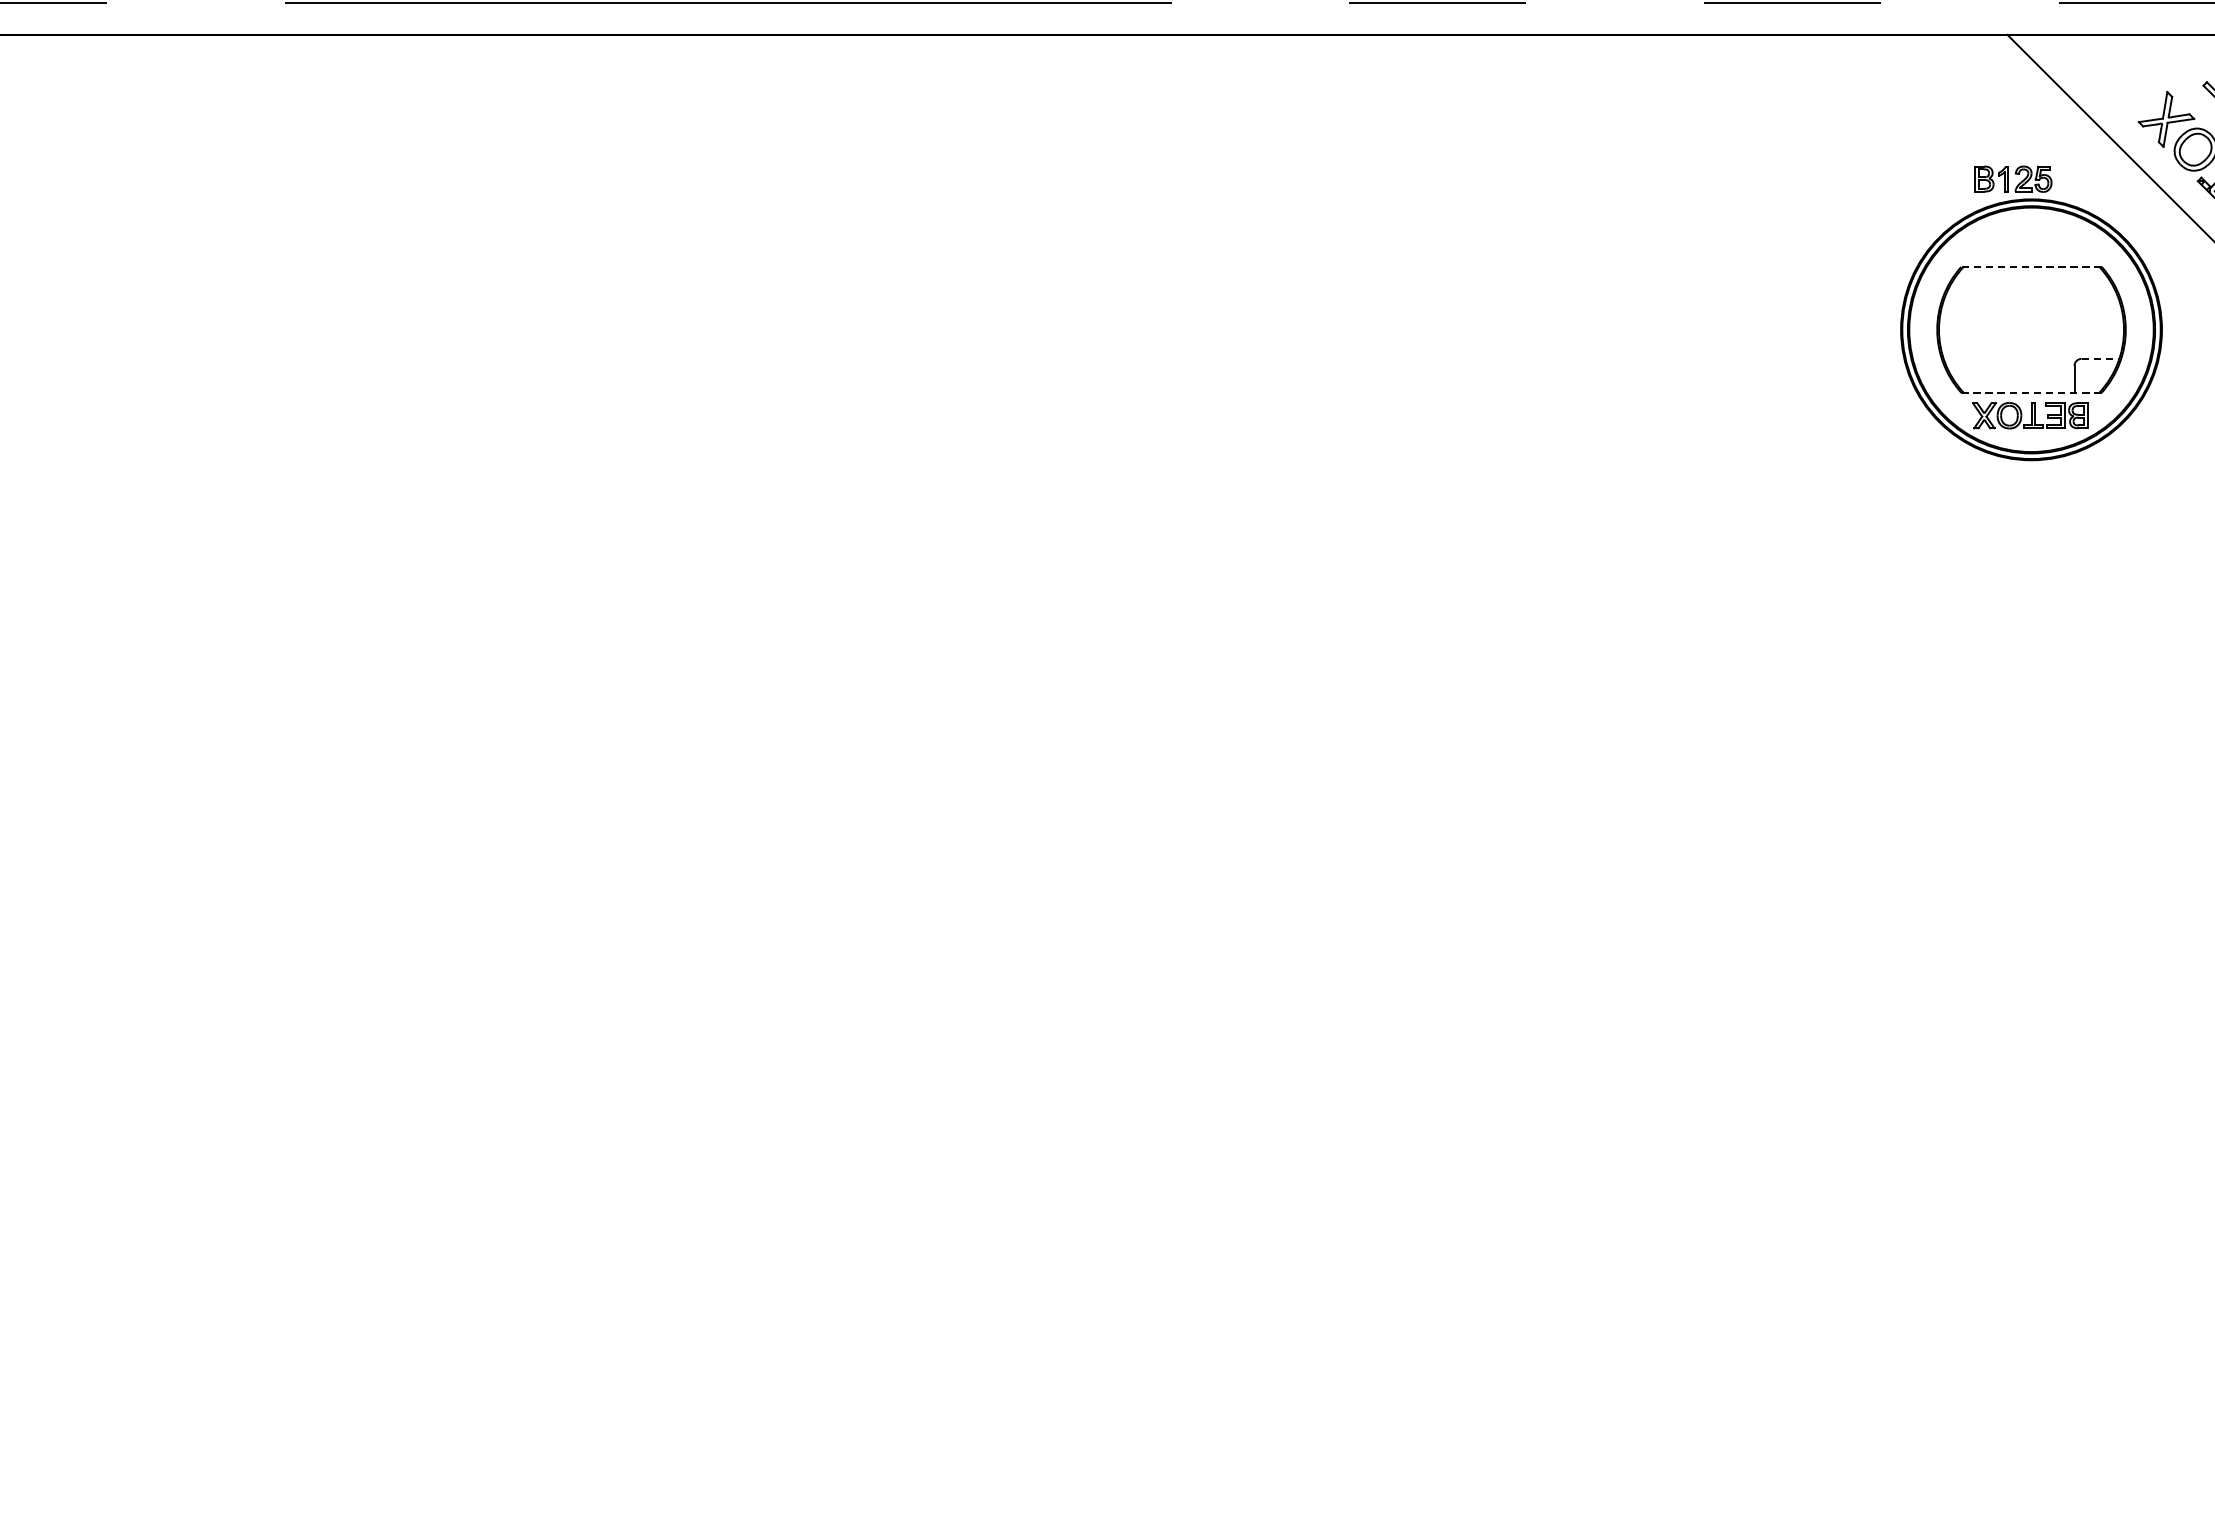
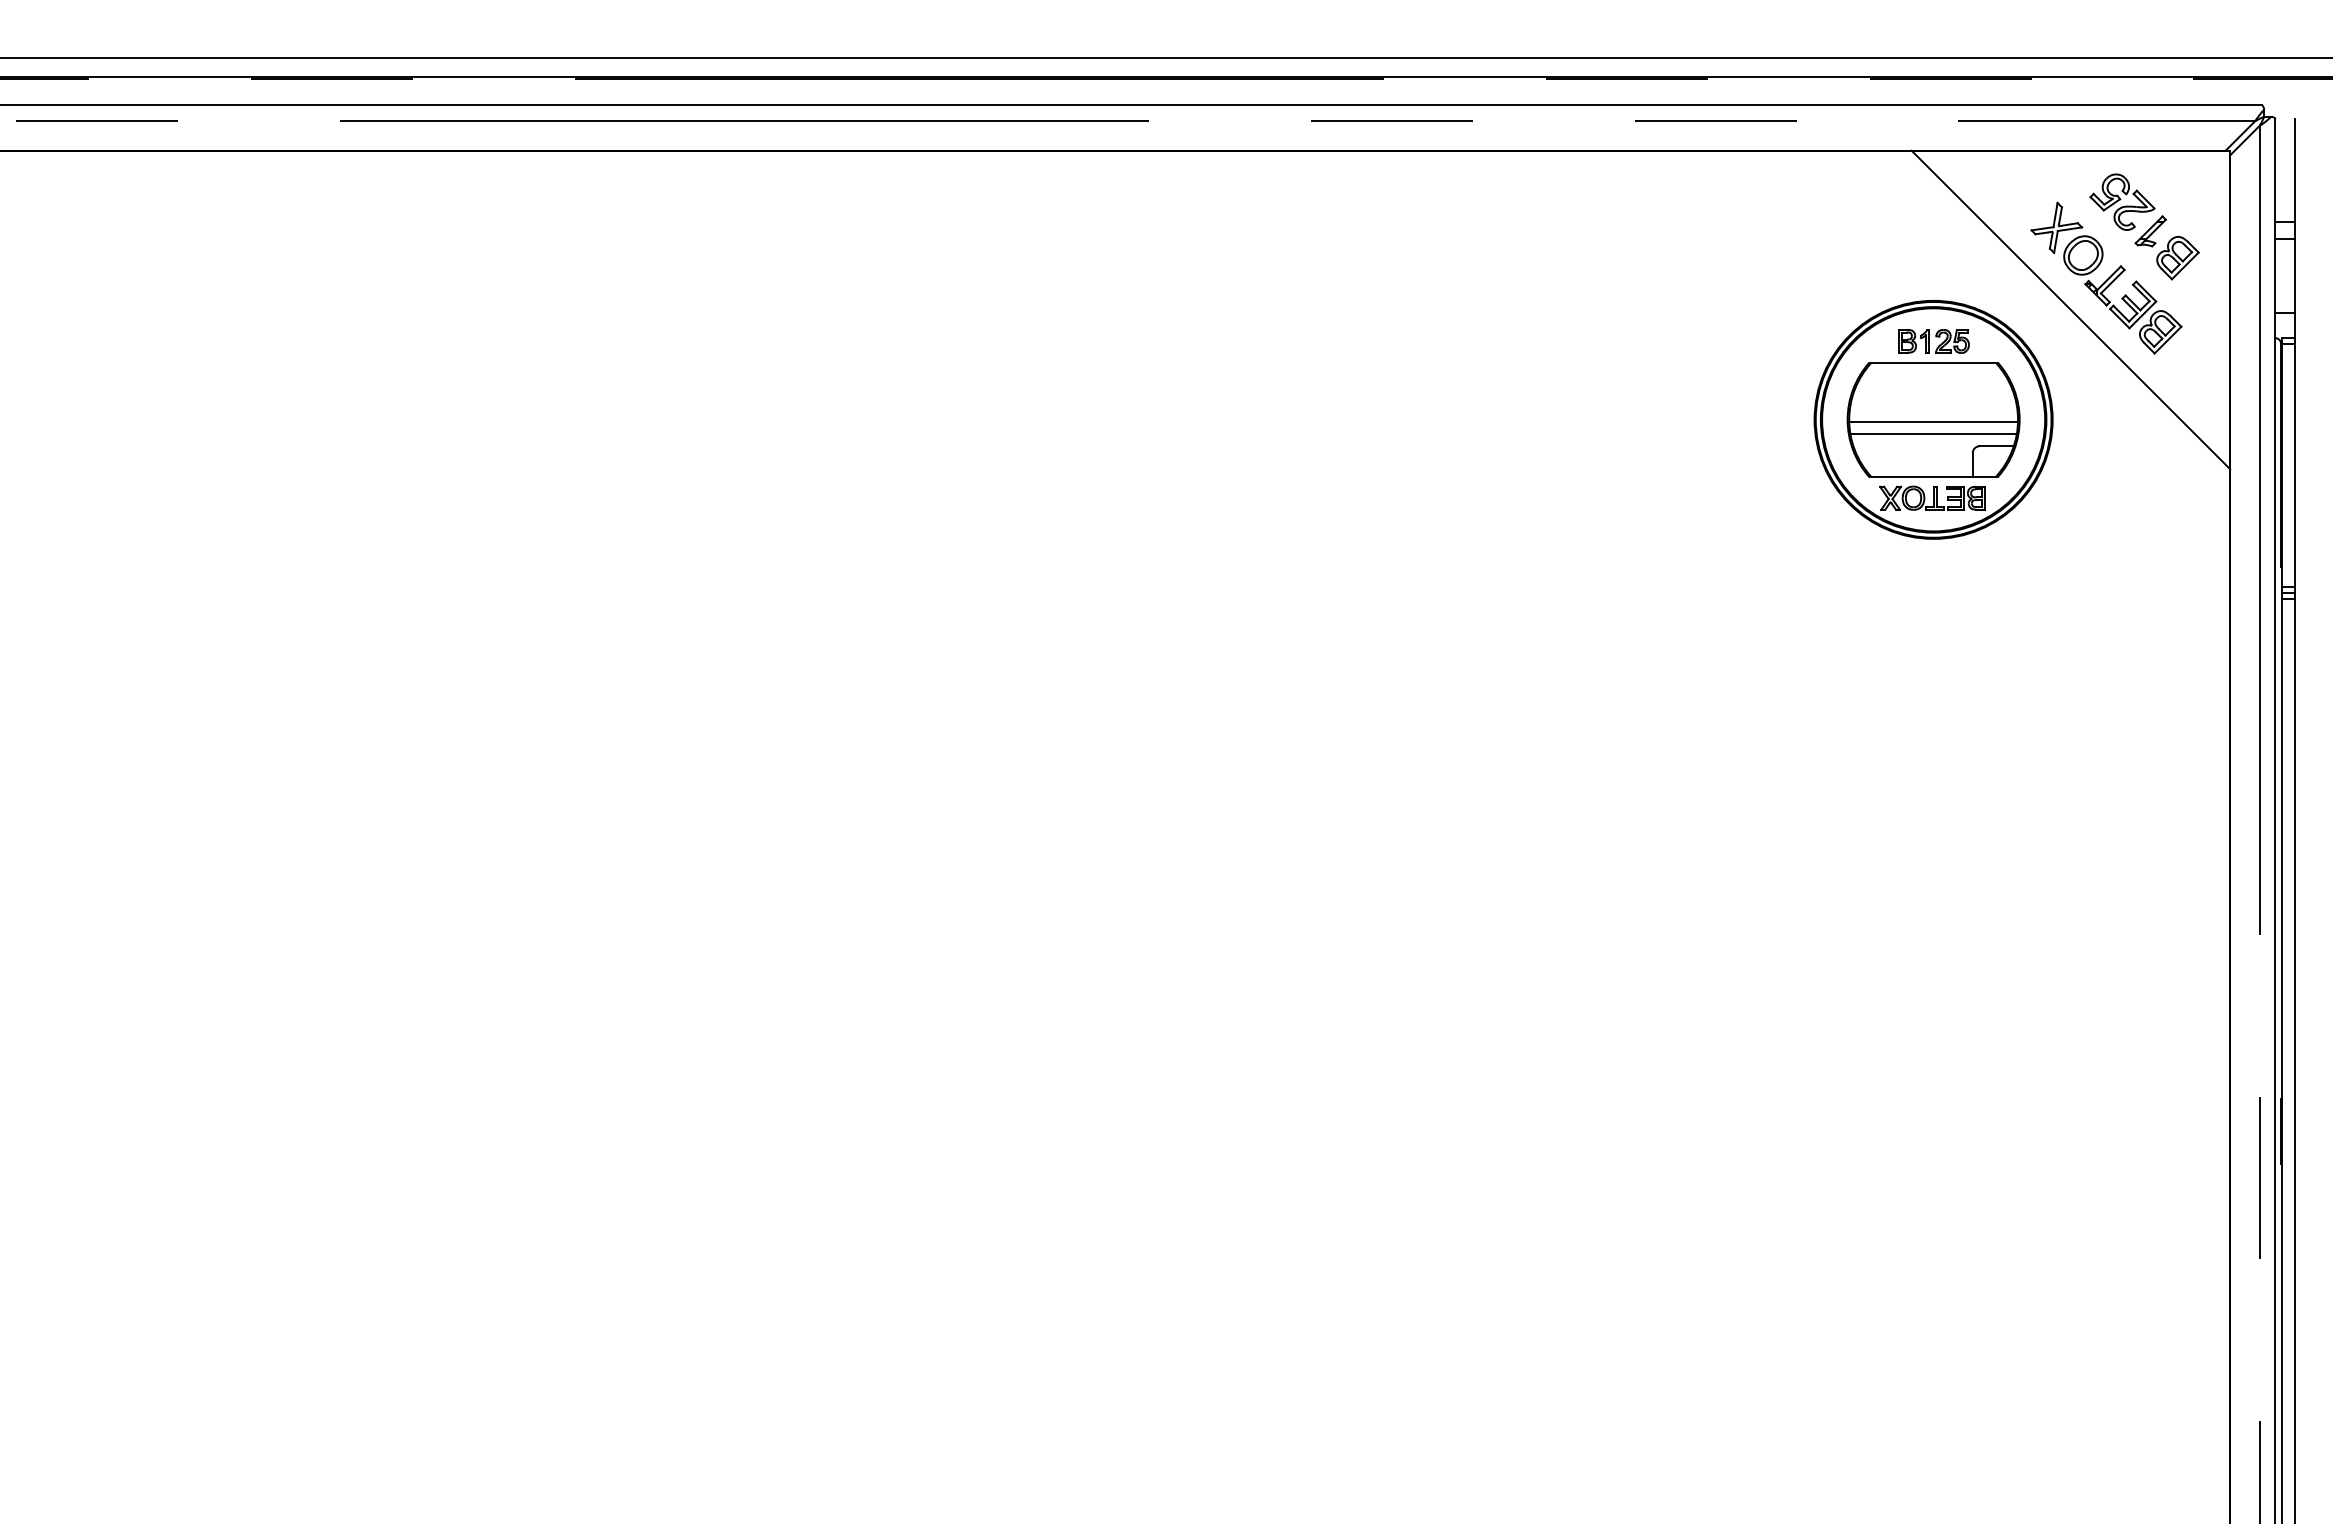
part: (2012, 179) -> (1933, 341), moved
line: (2031, 266) -> (1933, 362), dashed -> solid
line: (2031, 331) -> (1933, 421), added
line: (2031, 344) -> (1933, 433), added
line: (2101, 359) -> (1997, 446), dashed -> solid
line: (2032, 392) -> (1934, 477), dashed -> solid

